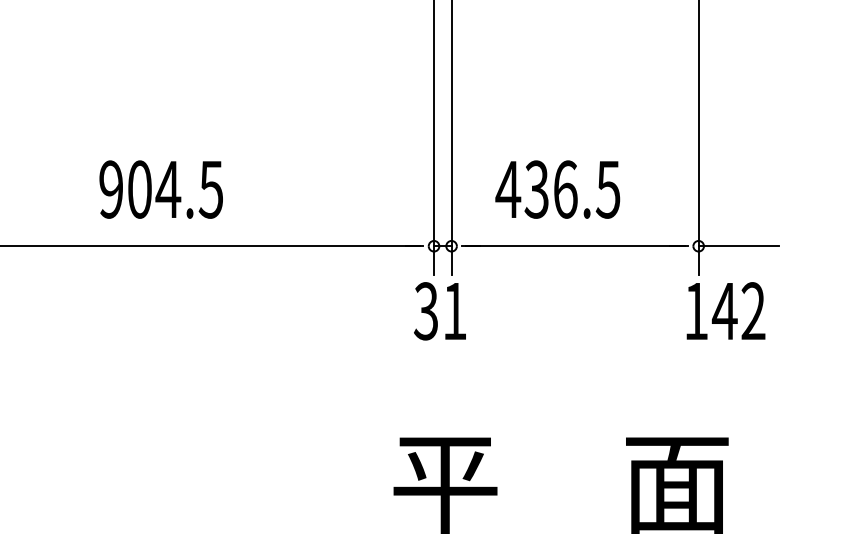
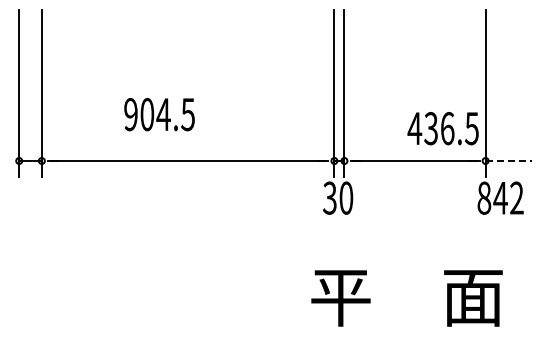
text: (161, 189) -> (159, 114), moved
text: (556, 189) -> (442, 128), moved
line: (738, 245) -> (508, 160), solid -> dashed
text: (455, 310) -> (346, 197), 31 -> 30
text: (696, 310) -> (484, 197), 142 -> 842

